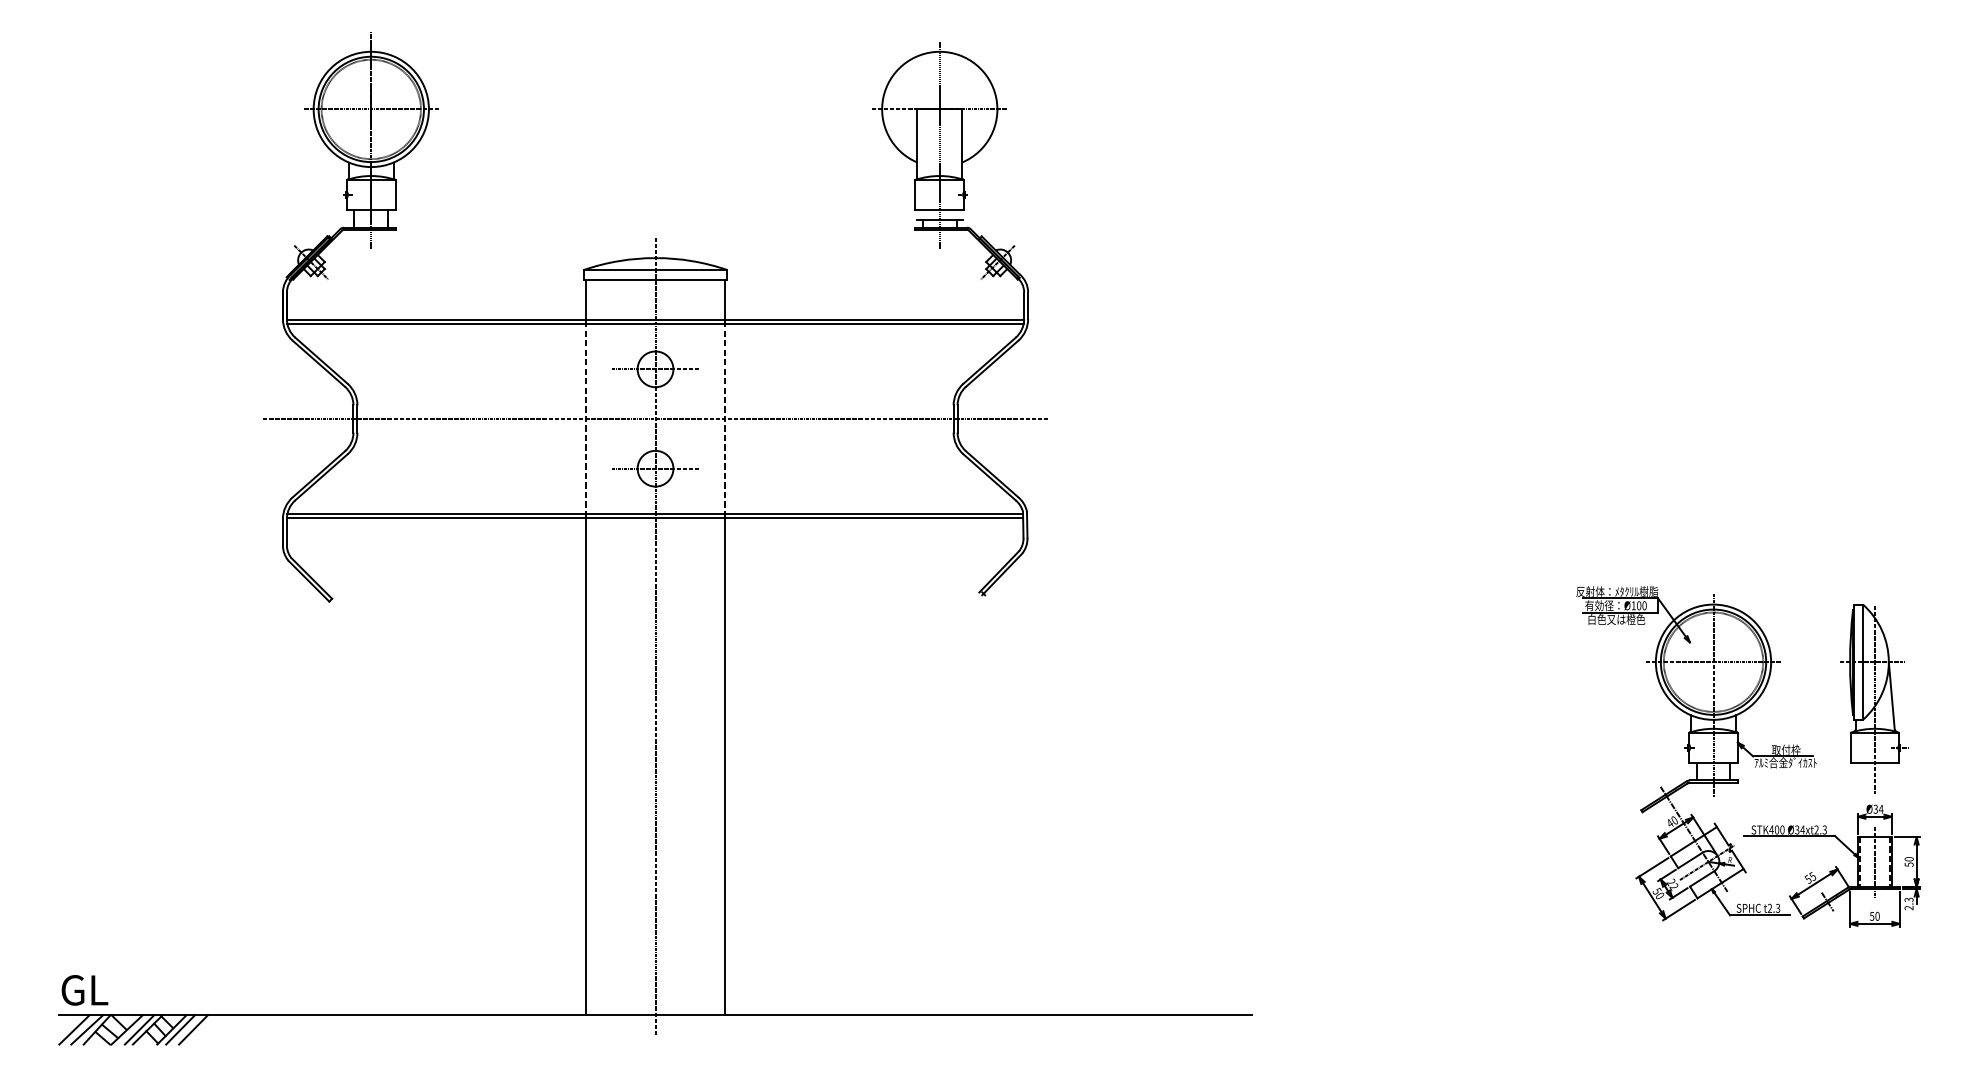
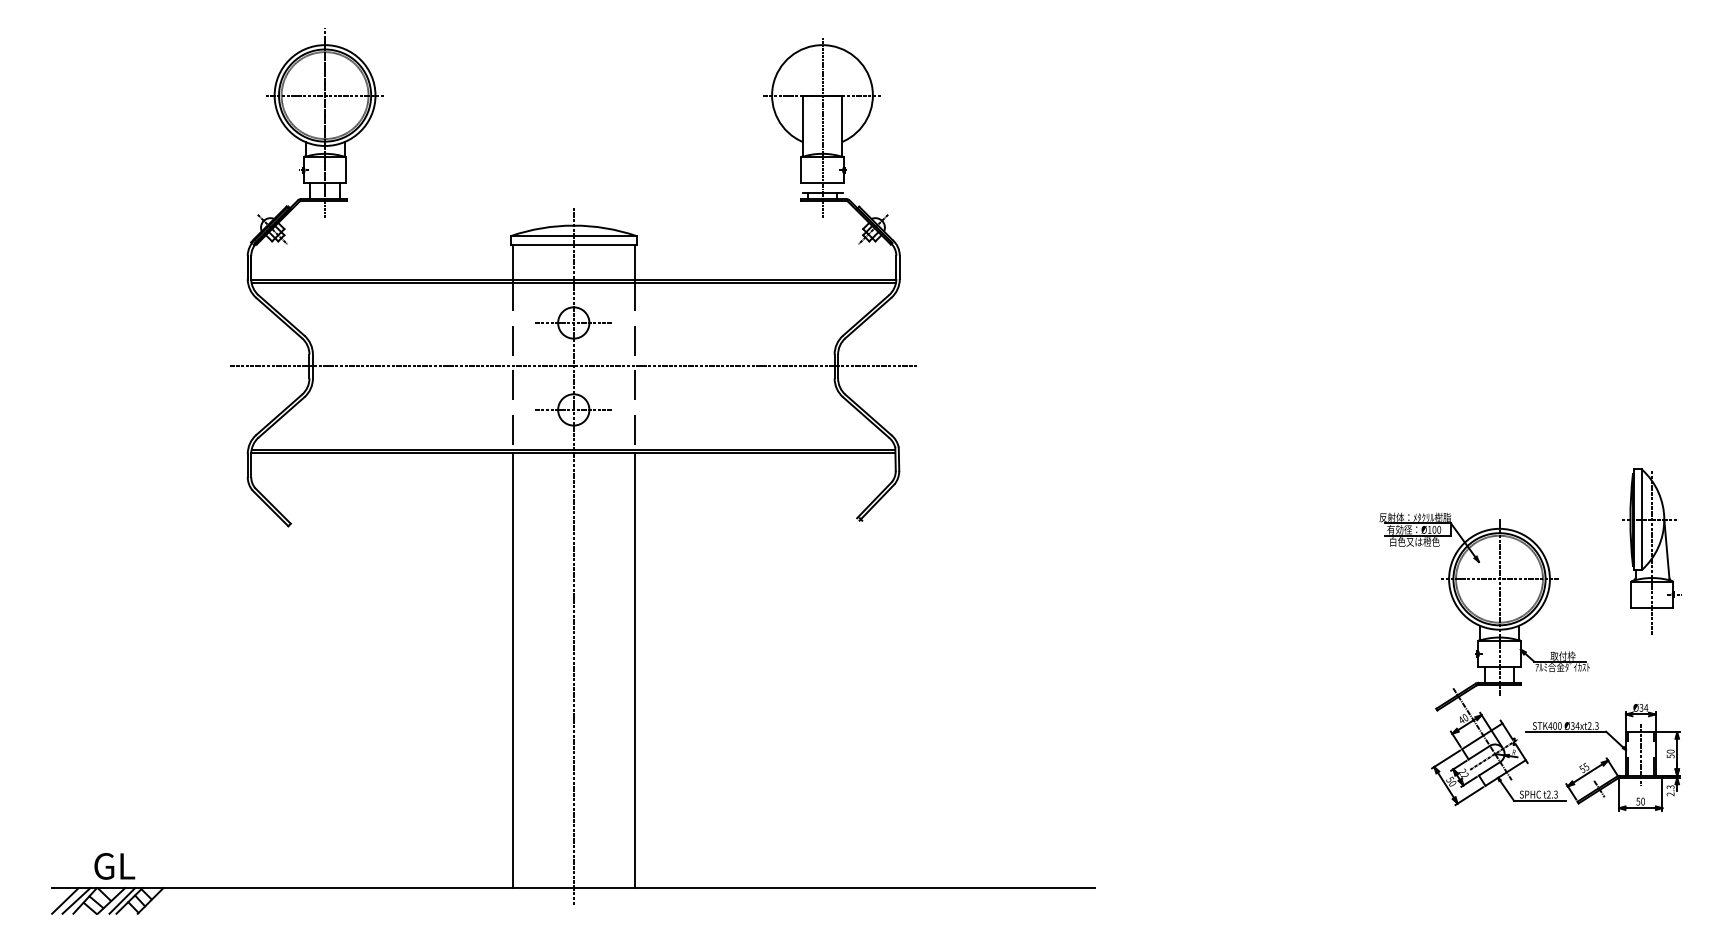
part: (1874, 698) -> (1651, 551), moved
text: (84, 990) -> (114, 866), moved
line: (180, 1029) -> (158, 900), removed
line: (193, 1029) -> (169, 900), removed

